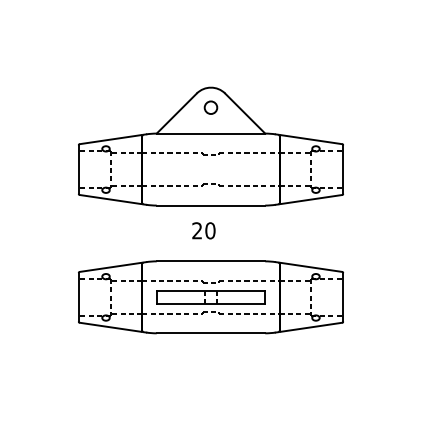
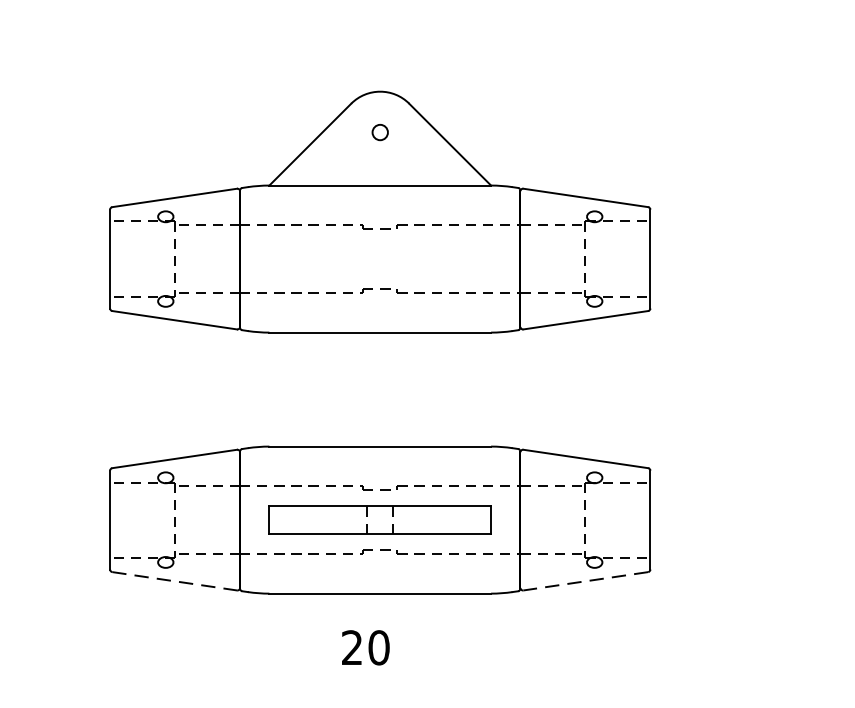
circle: (210, 107) -> (379, 132), size x0.6
text: (203, 230) -> (364, 647), moved
line: (110, 327) -> (174, 581), solid -> dashed
line: (311, 327) -> (585, 581), solid -> dashed

